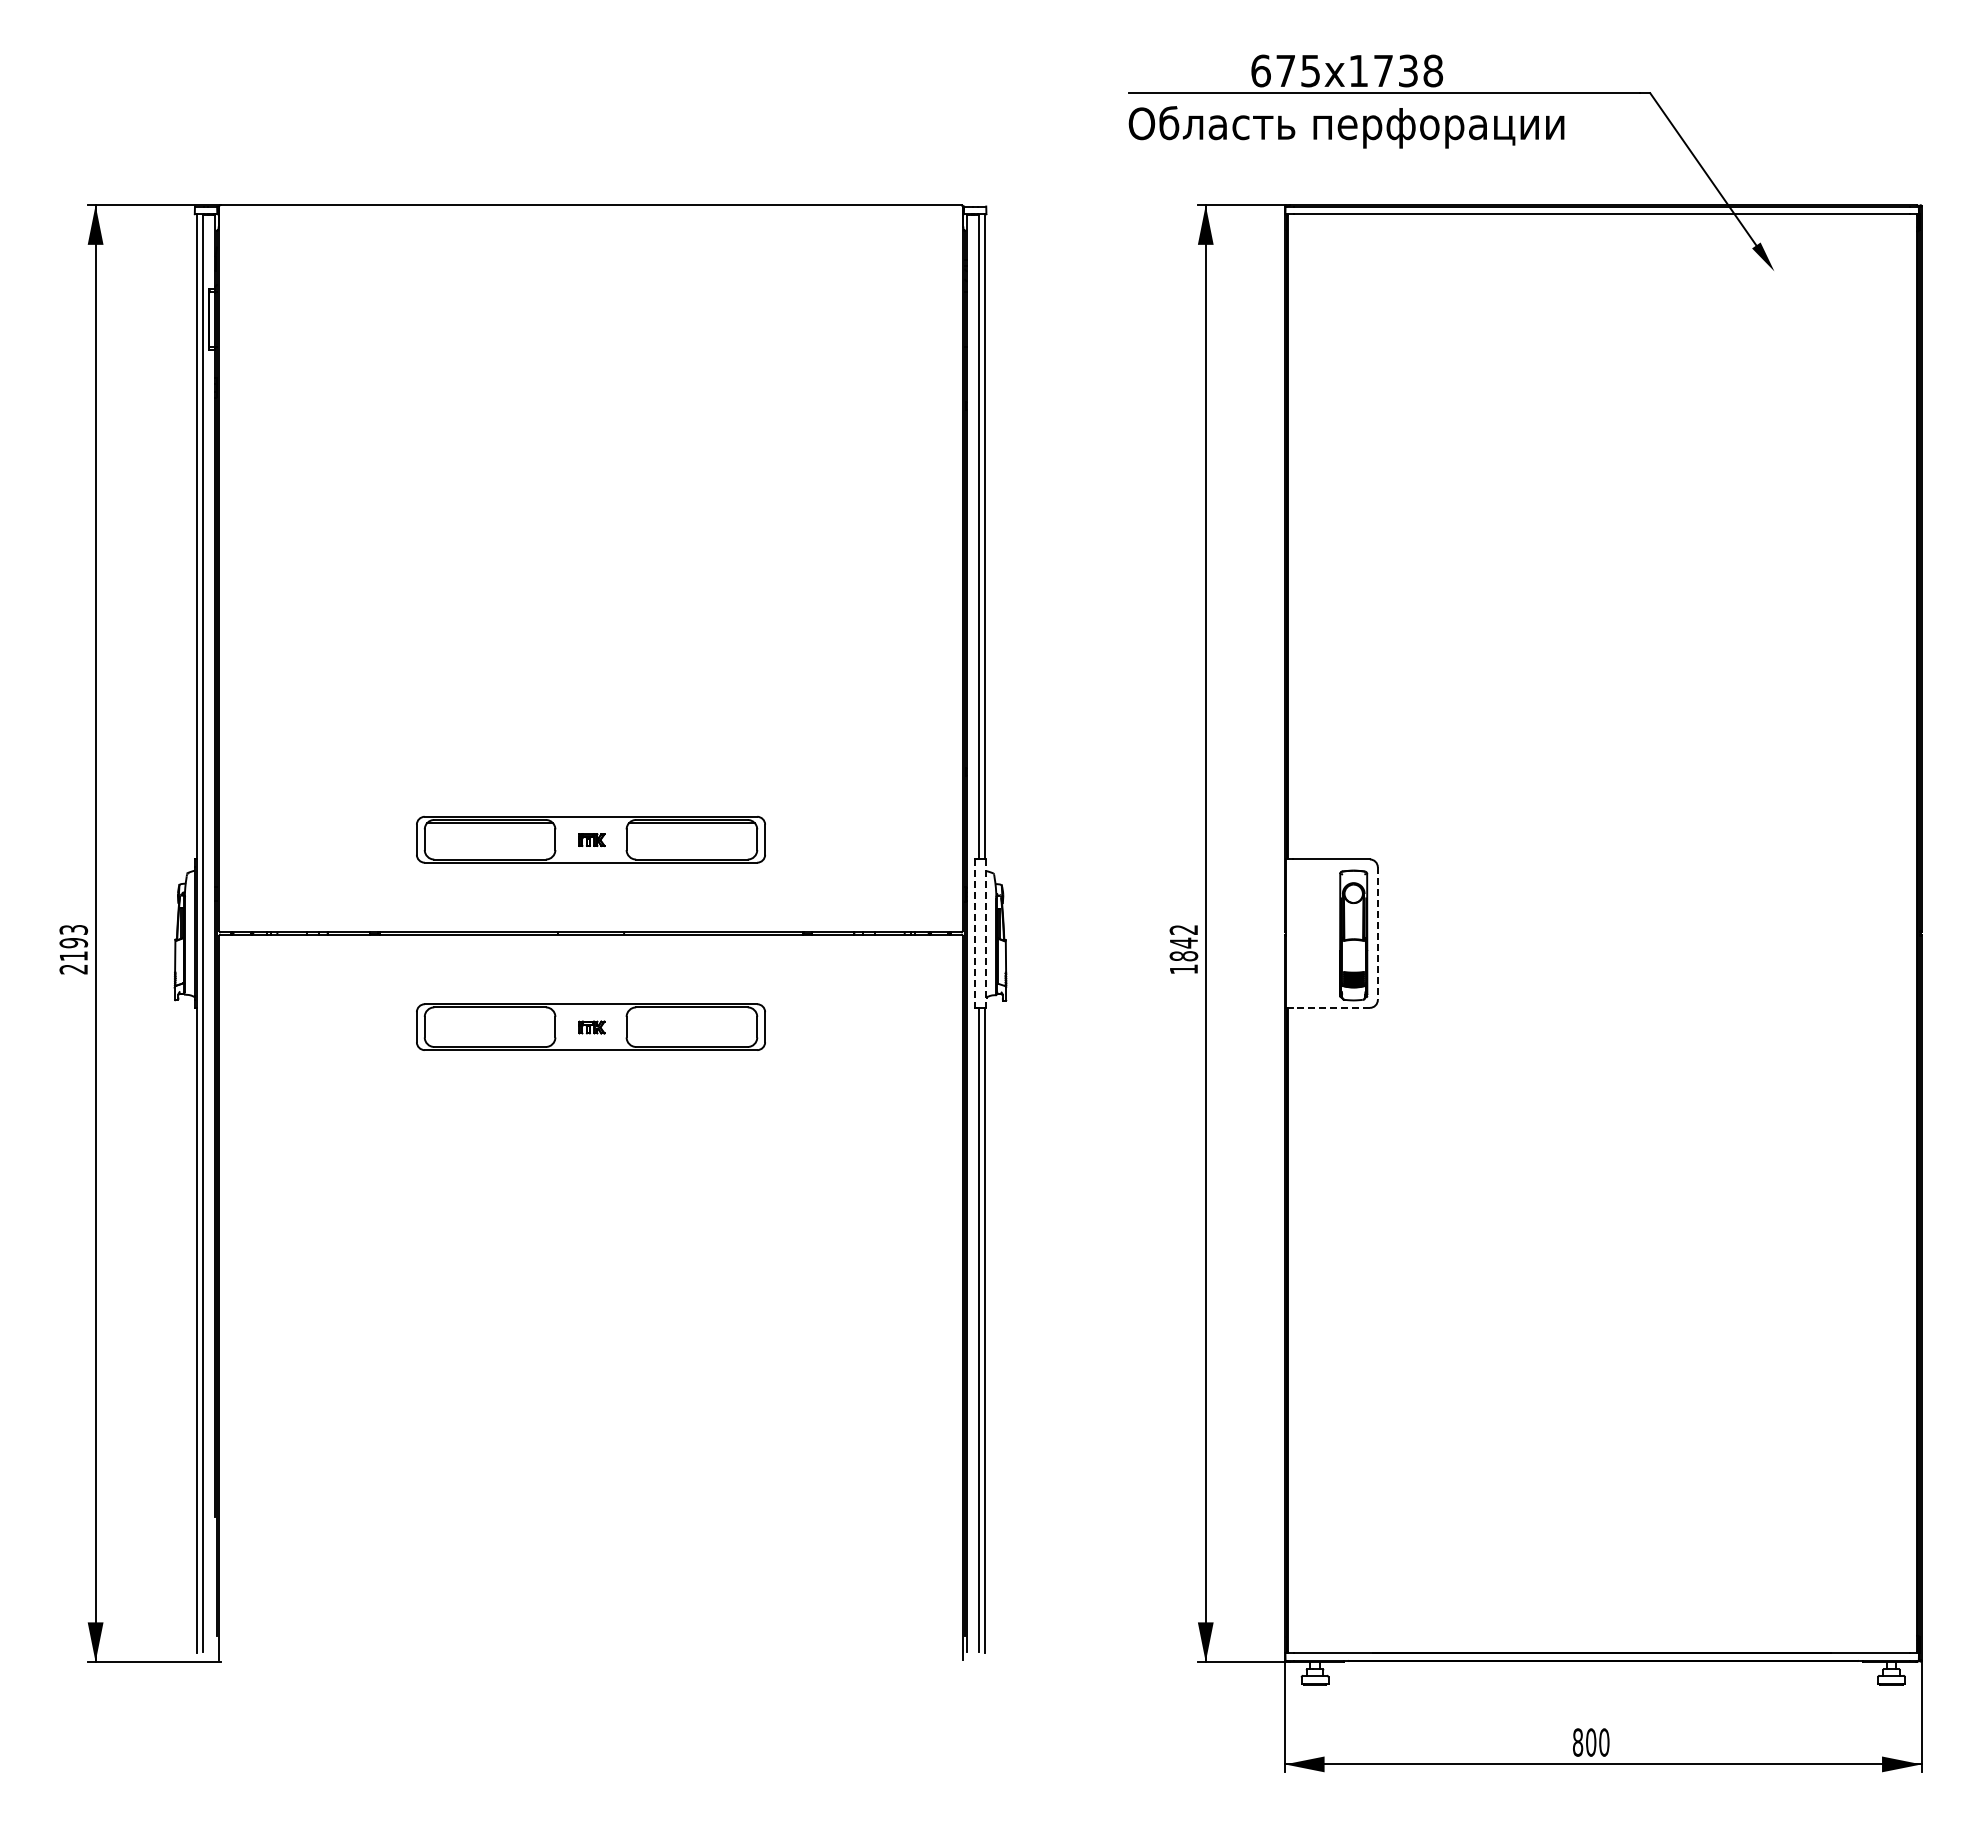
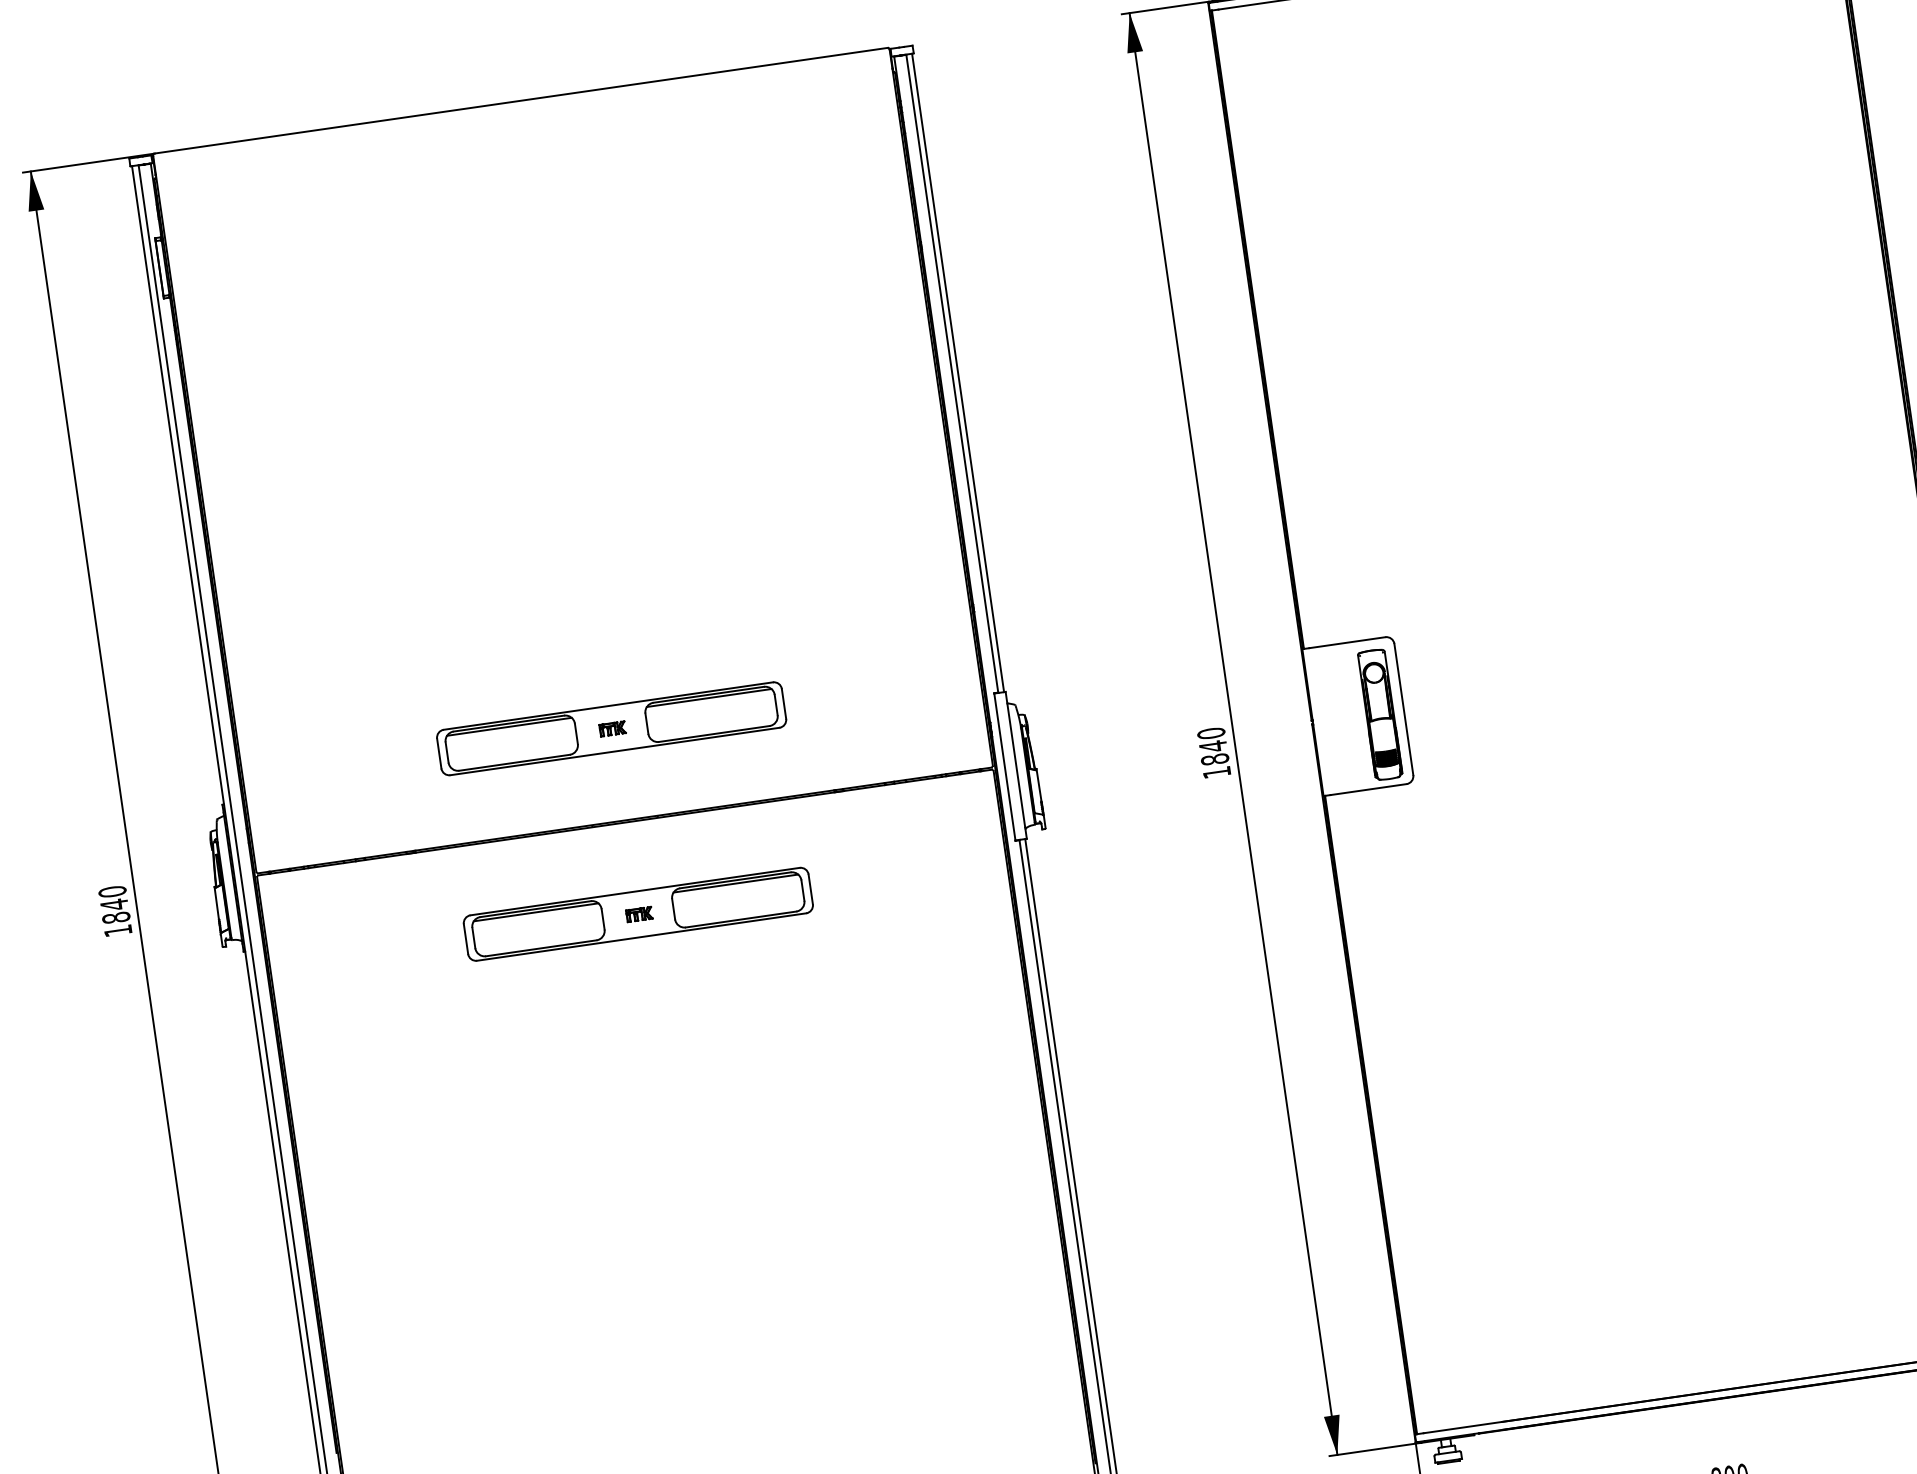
text: (1183, 929) -> (1210, 733), 1842 -> 1840
line: (974, 934) -> (1004, 767), dashed -> solid
line: (986, 934) -> (1016, 766), dashed -> solid
line: (1377, 934) -> (1403, 710), dashed -> solid
text: (73, 949) -> (115, 911), 2193 -> 1840
line: (1331, 1007) -> (1368, 789), dashed -> solid
line: (490, 1010) -> (536, 912), added
line: (691, 1010) -> (735, 883), added

